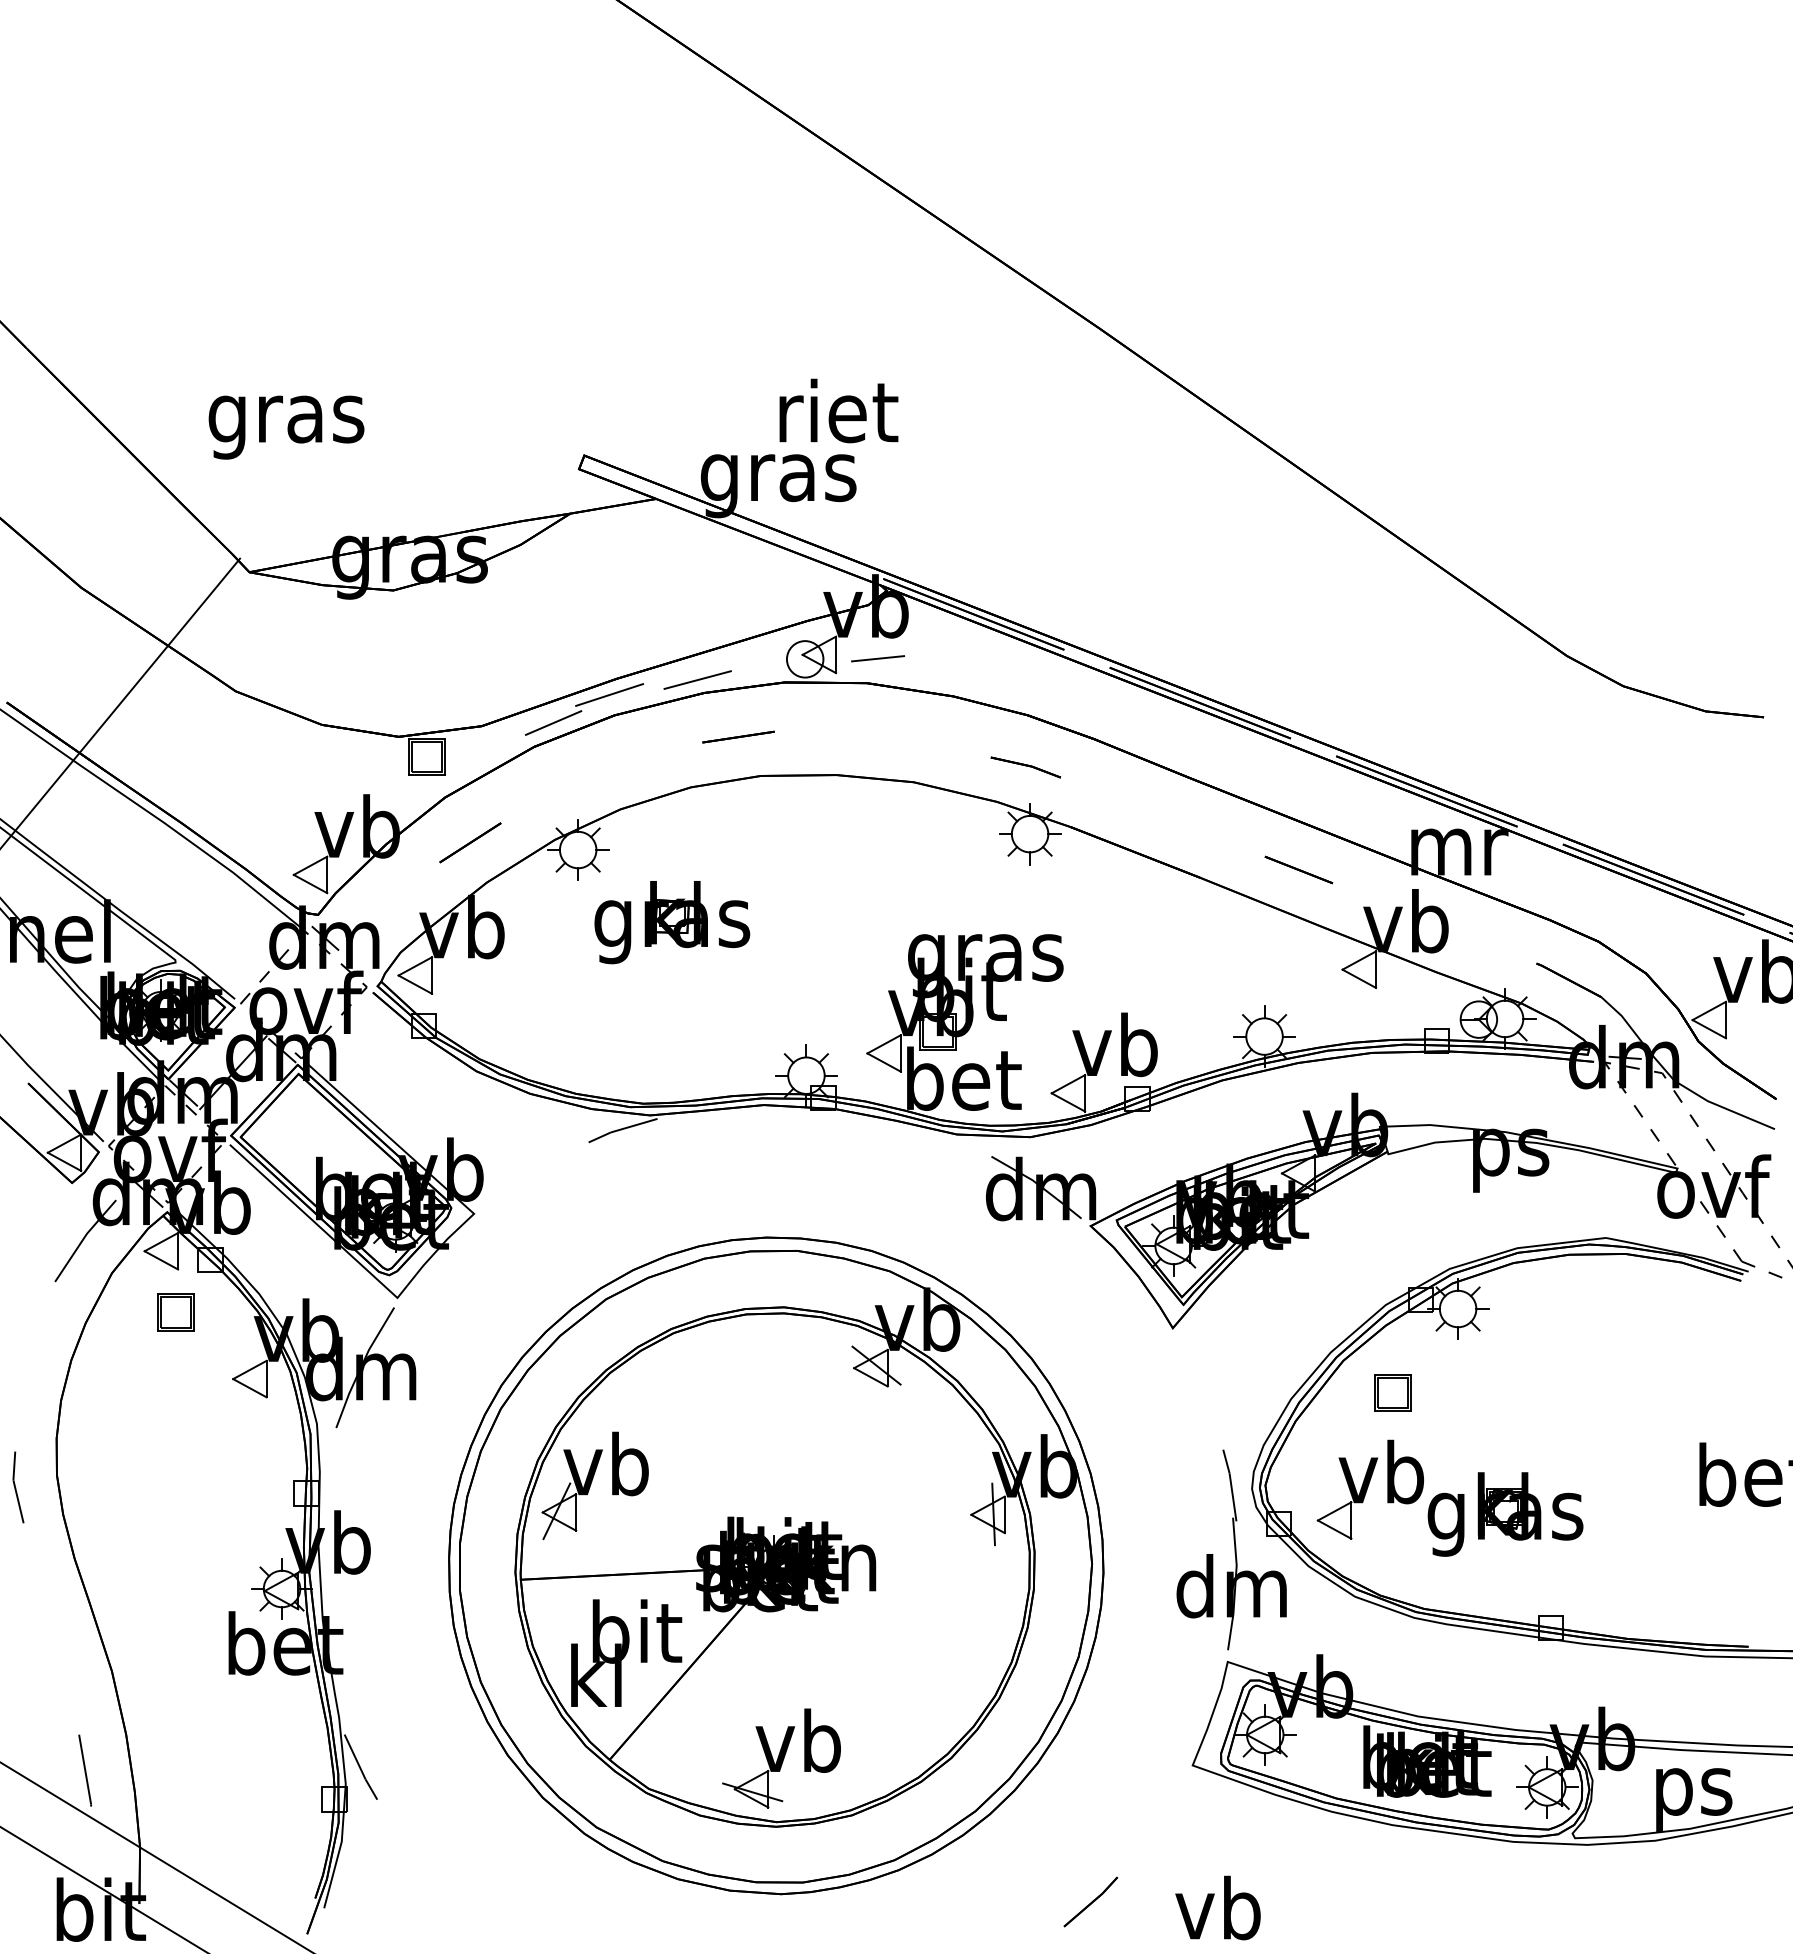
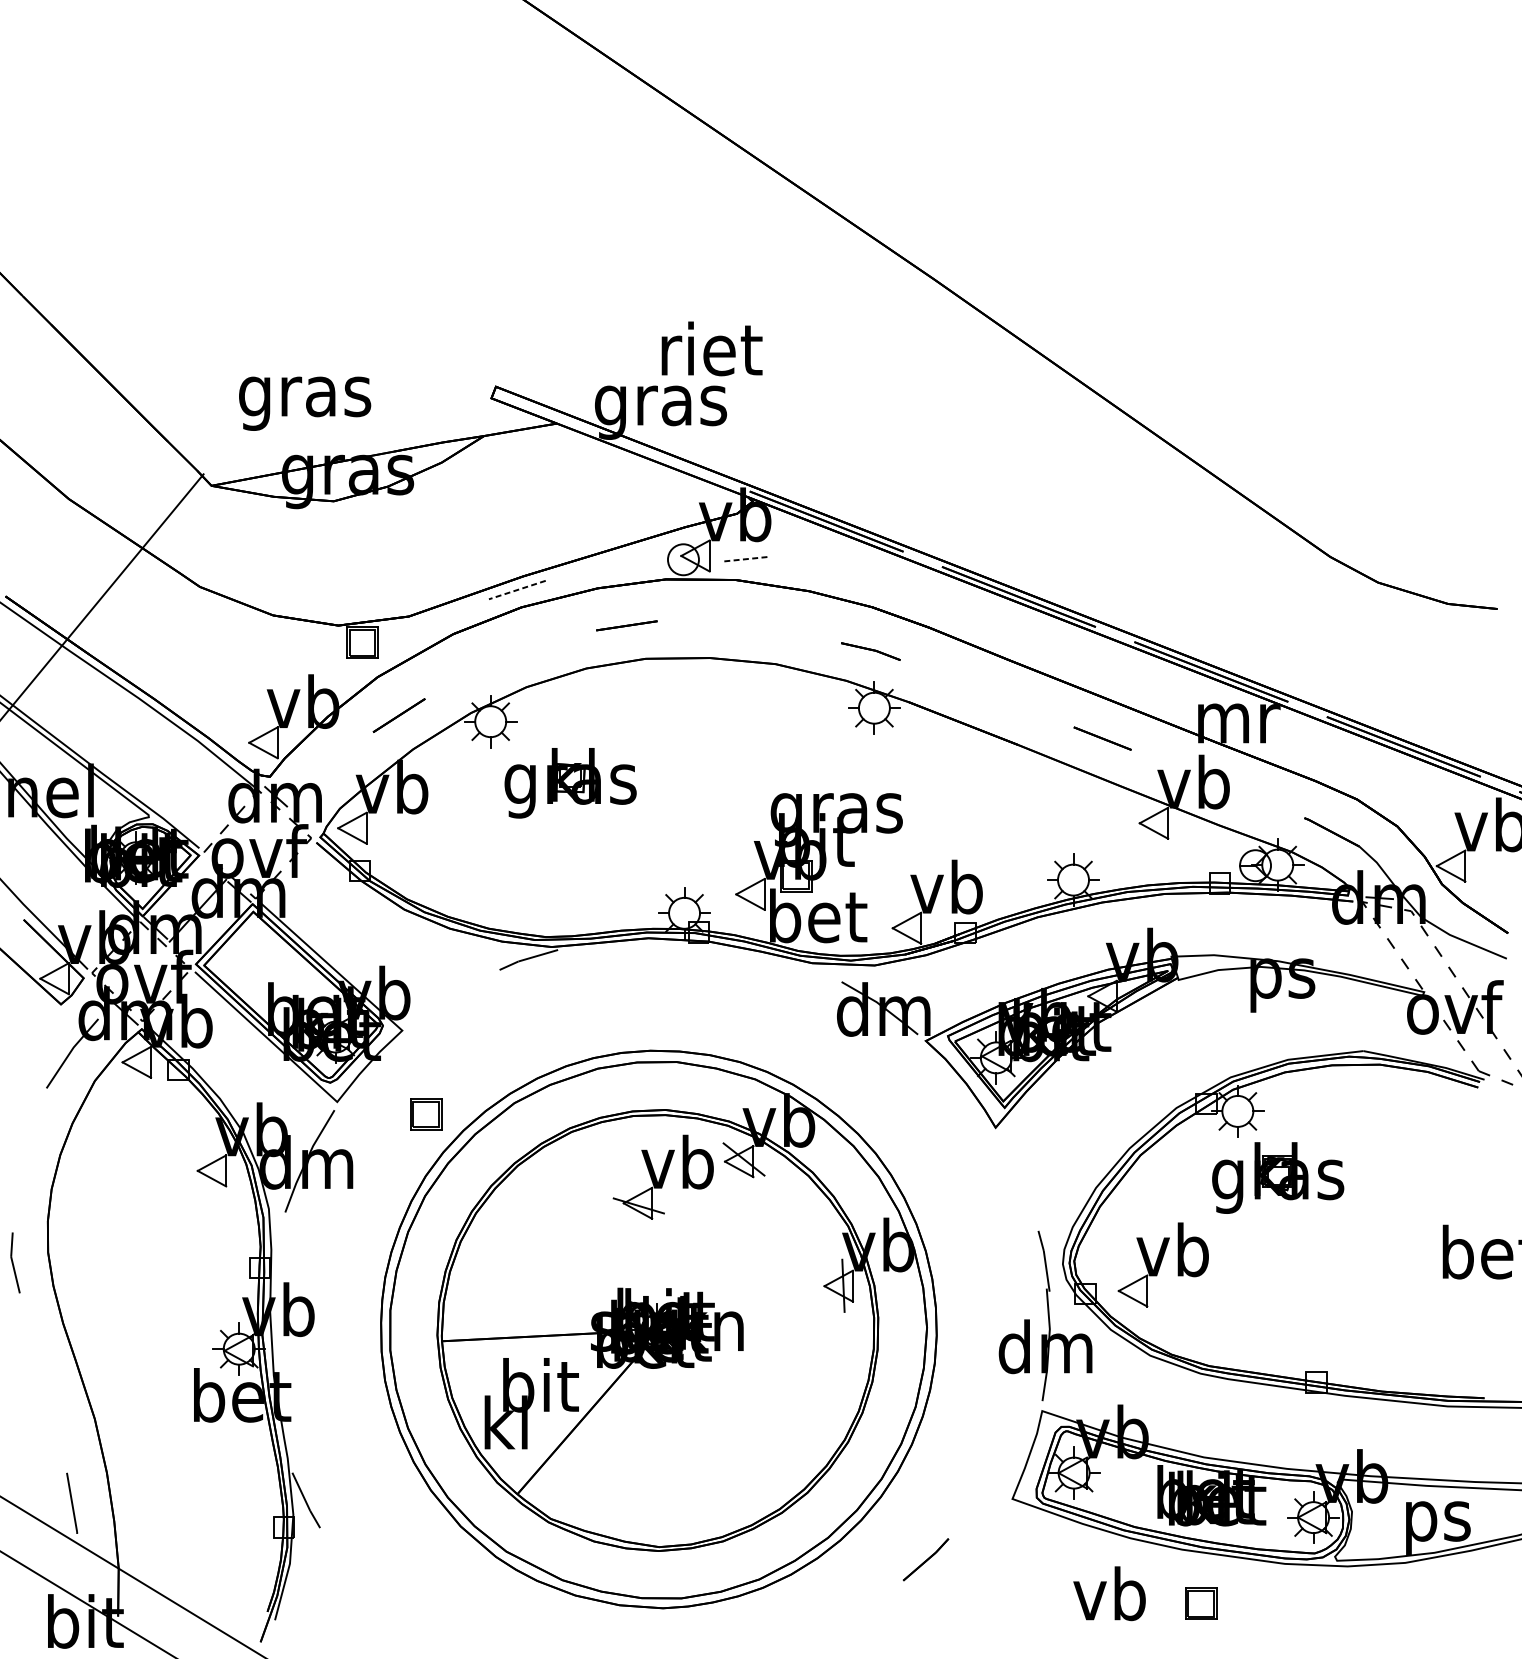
text: (286, 427) -> (305, 403), moved
line: (877, 658) -> (744, 559), solid -> dashed
line: (697, 679) -> (592, 576), removed
line: (609, 695) -> (517, 590), solid -> dashed
line: (553, 722) -> (469, 613), removed
part: (175, 1312) -> (425, 1114), moved
part: (1392, 1392) -> (1200, 1603), moved
part: (594, 1485) -> (504, 1261), removed
part: (1505, 1514) -> (1278, 1178), moved
part: (781, 1758) -> (663, 1177), moved
part: (1090, 1901) -> (925, 1559), moved
text: (1217, 1907) -> (1109, 1593), moved

